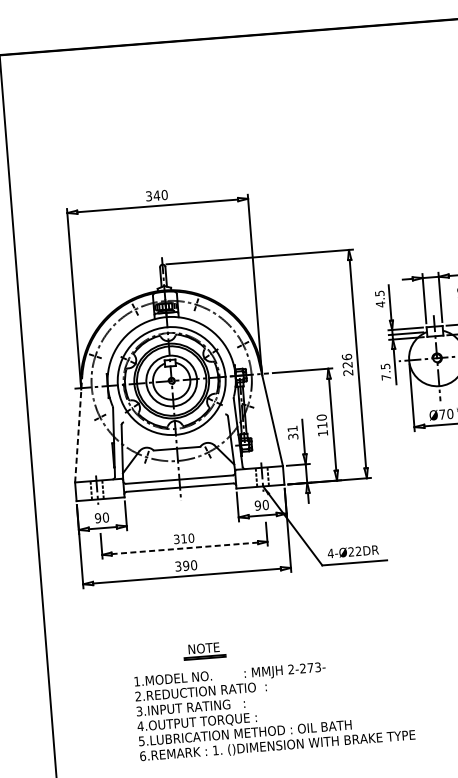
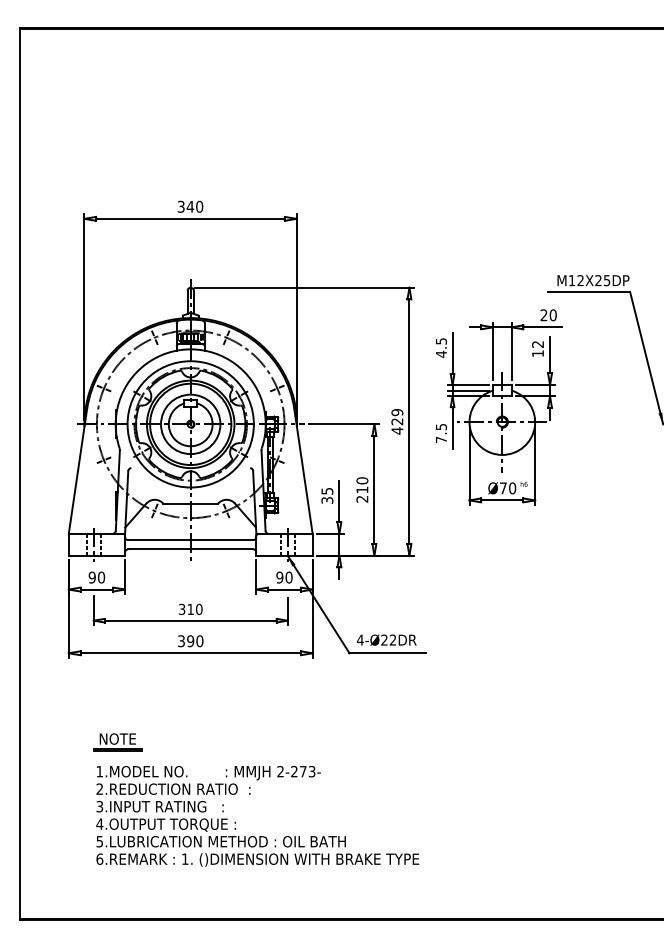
text: (347, 364) -> (397, 421), 226 -> 429
line: (78, 428) -> (77, 471), dashed -> solid
text: (292, 429) -> (327, 491), 31 -> 35
text: (323, 433) -> (362, 499), 110 -> 210
line: (184, 548) -> (190, 620), dashed -> solid
part: (203, 651) -> (117, 742), moved
text: (274, 709) -> (257, 816), moved

